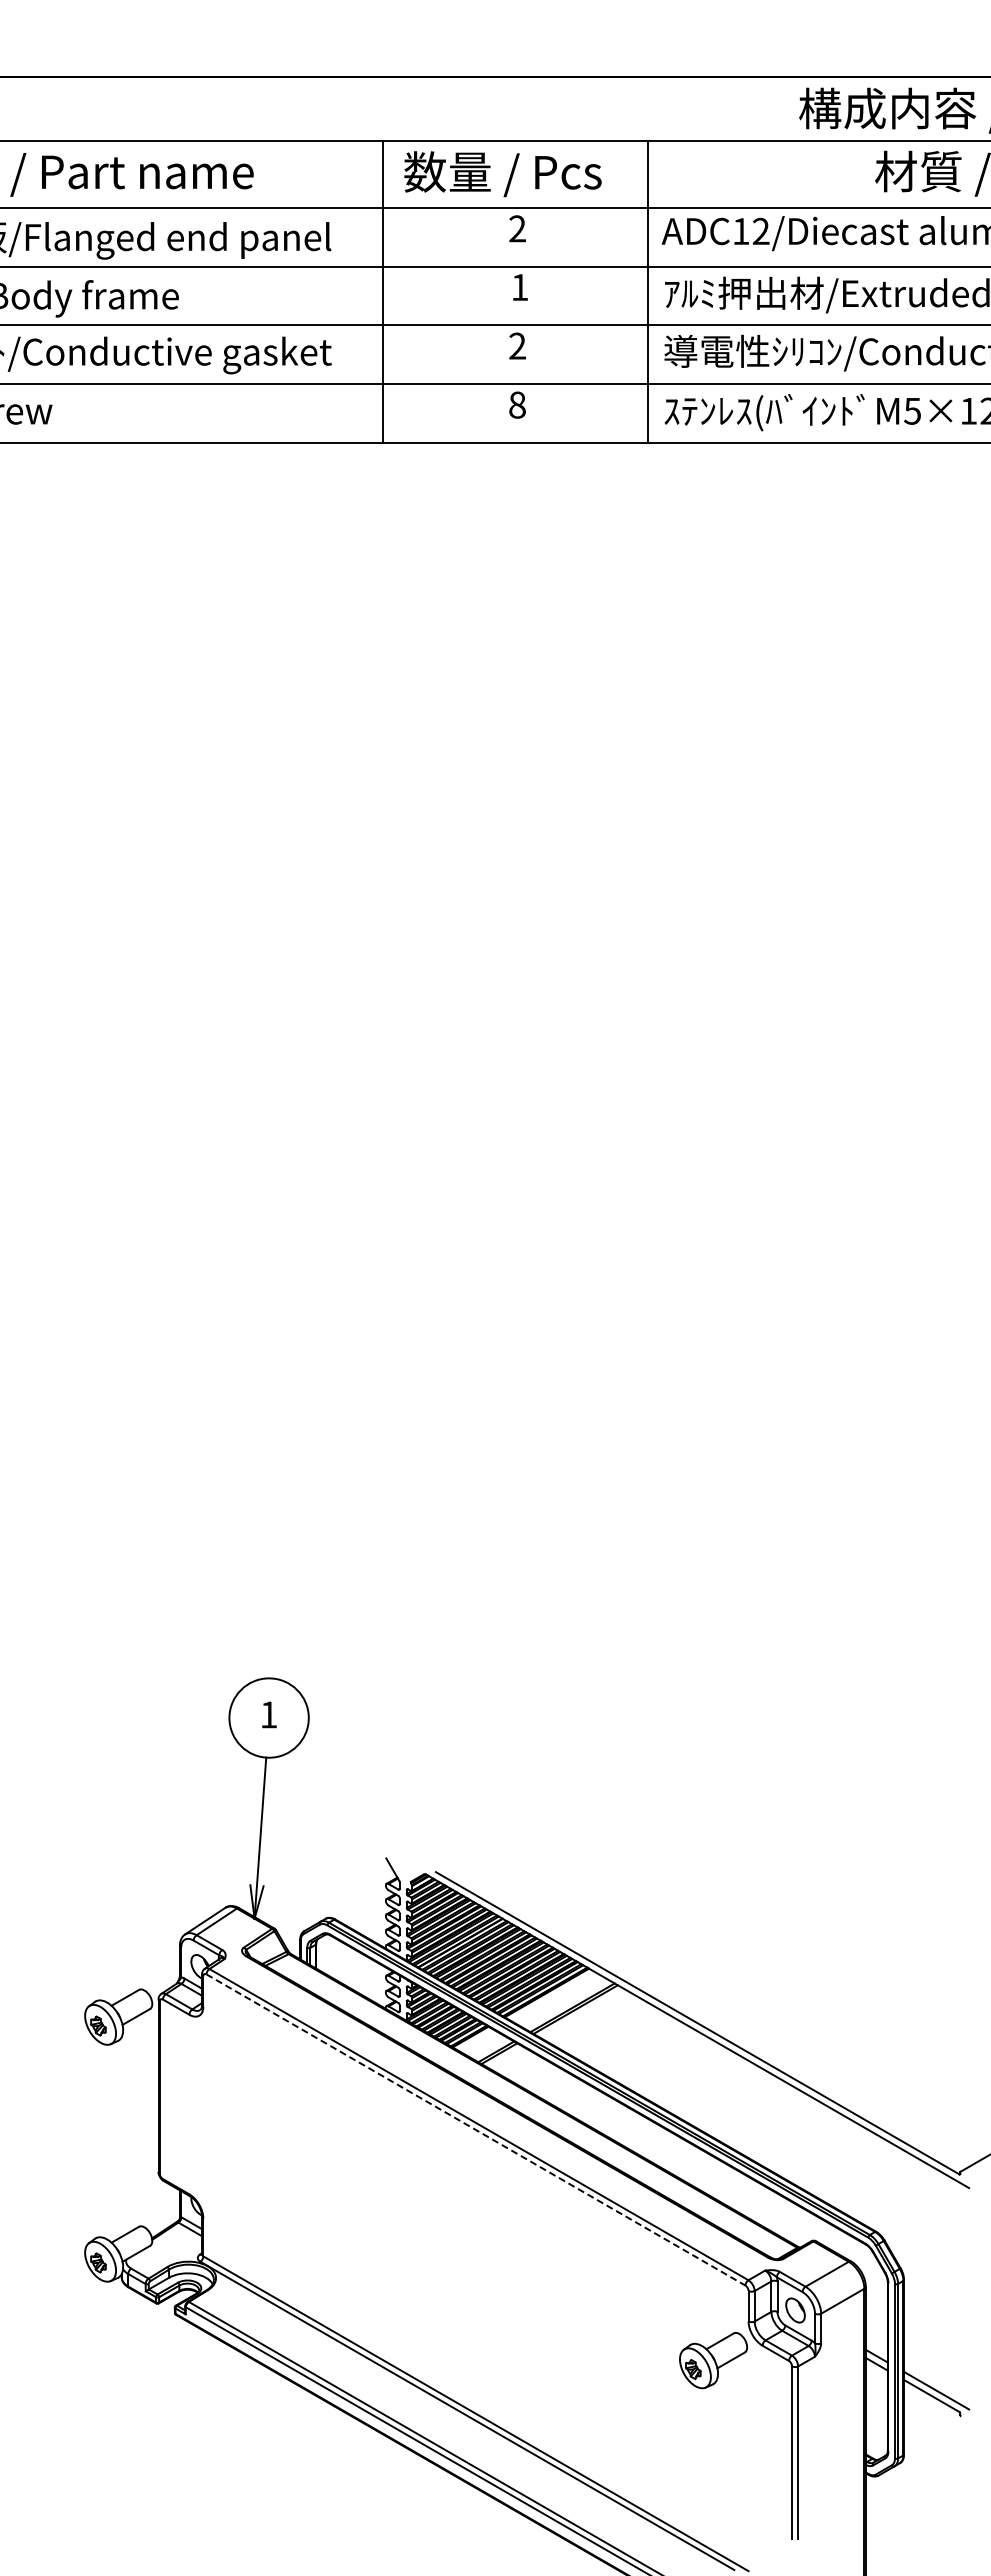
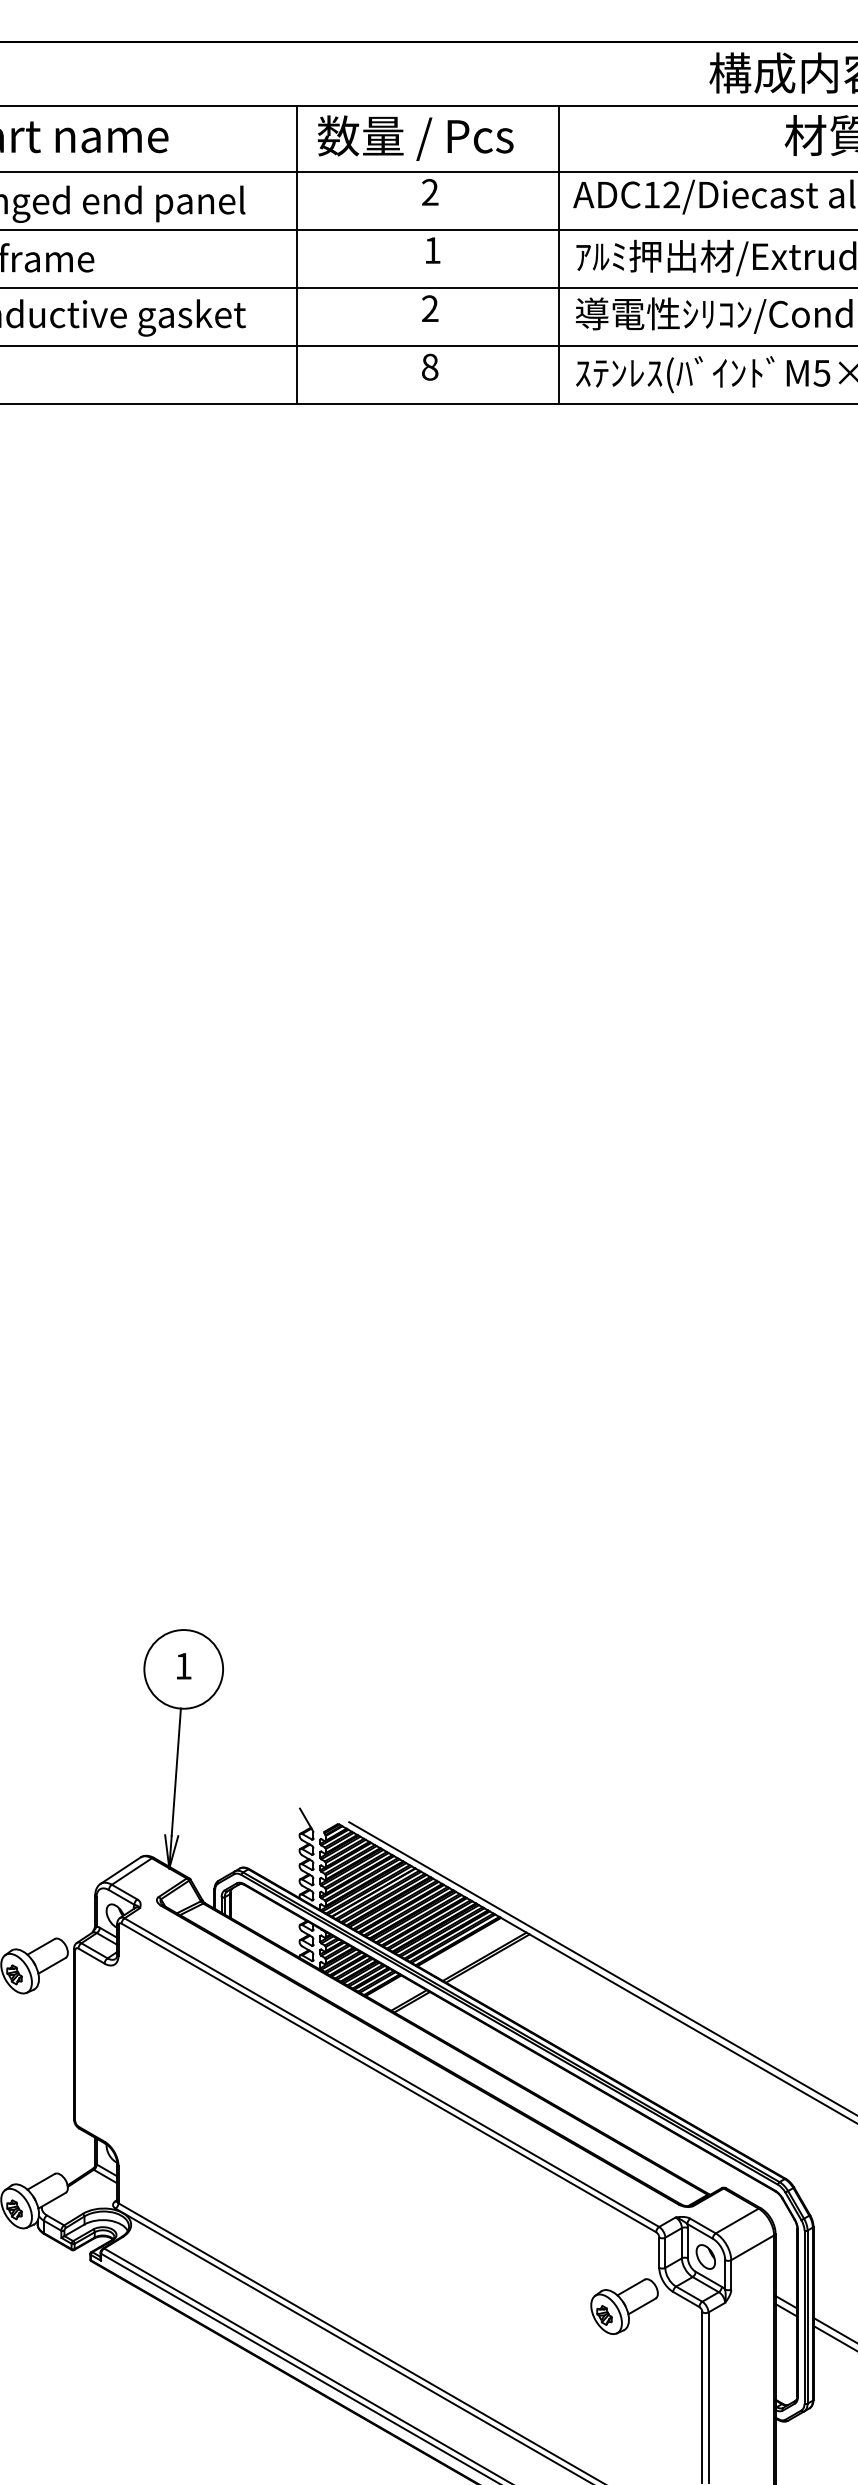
line: (476, 2130) -> (389, 2078), dashed -> solid

